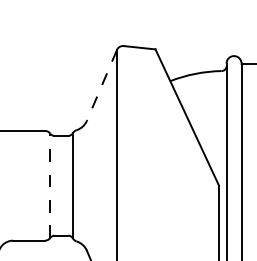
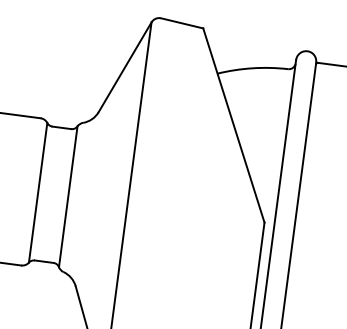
line: (101, 85) -> (124, 67), dashed -> solid
line: (50, 185) -> (38, 192), dashed -> solid

